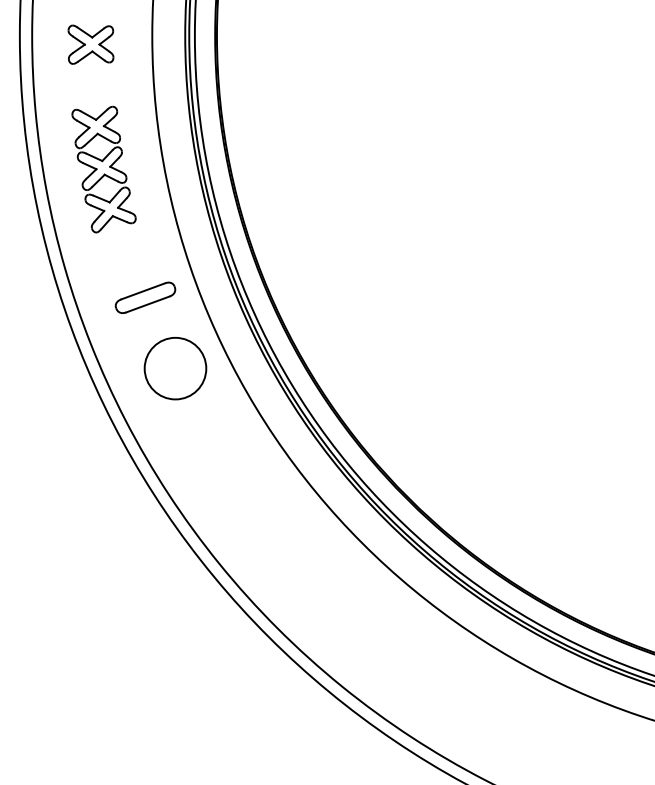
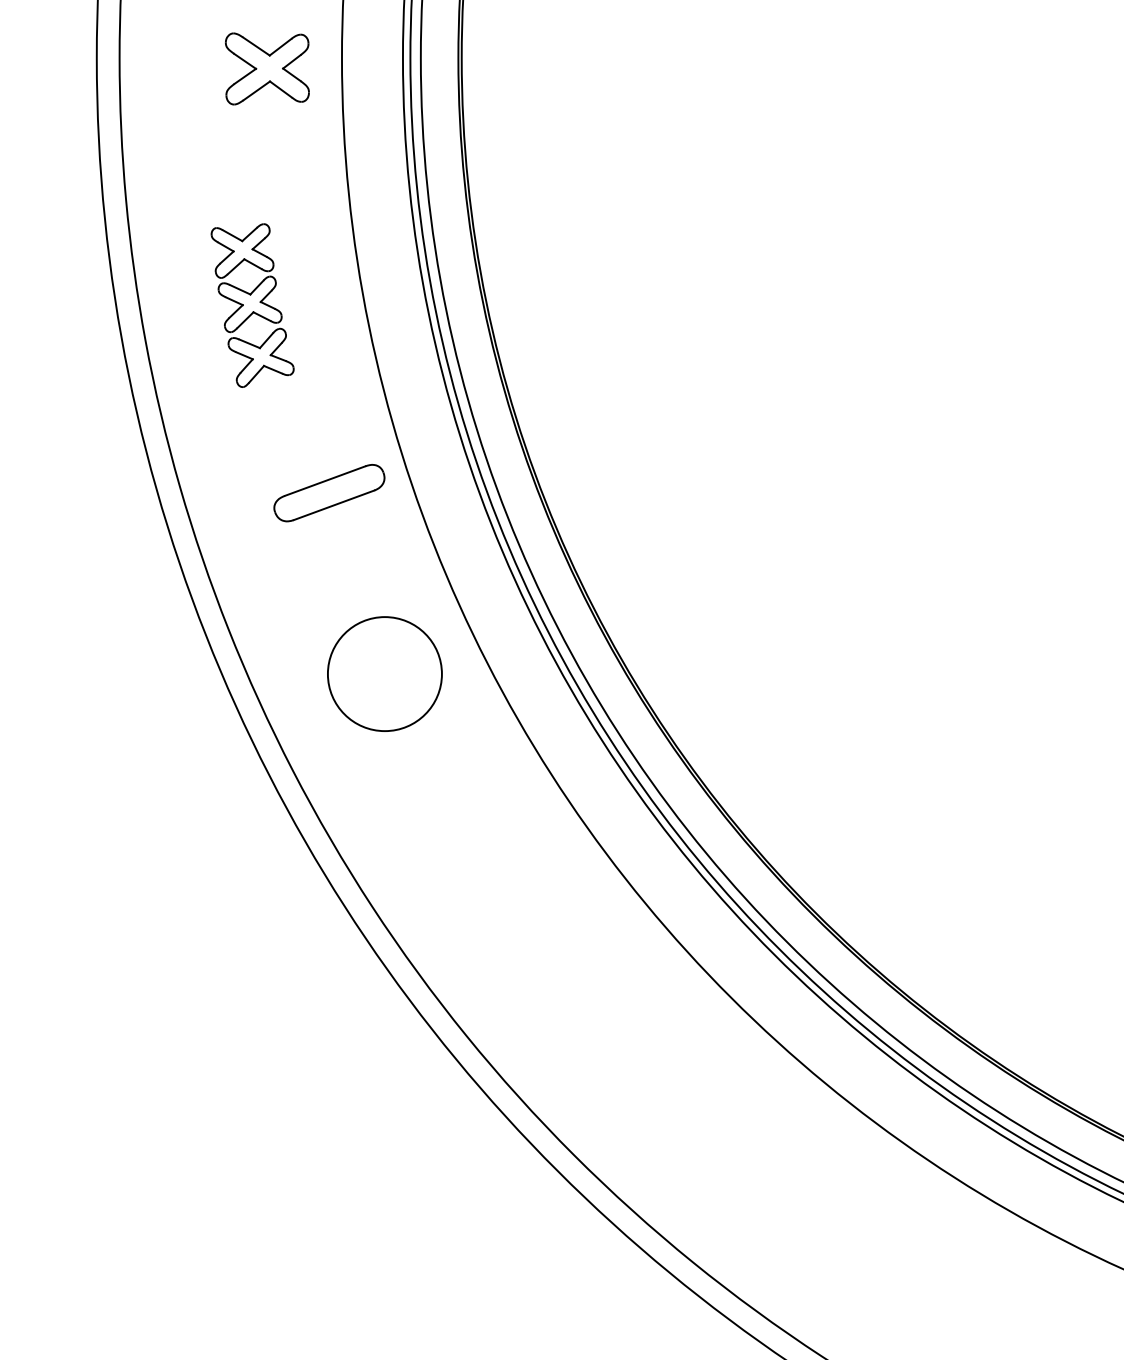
part: (90, 44) -> (266, 68), moved
part: (103, 169) -> (251, 305), size x0.7
part: (145, 297) -> (329, 492), moved

